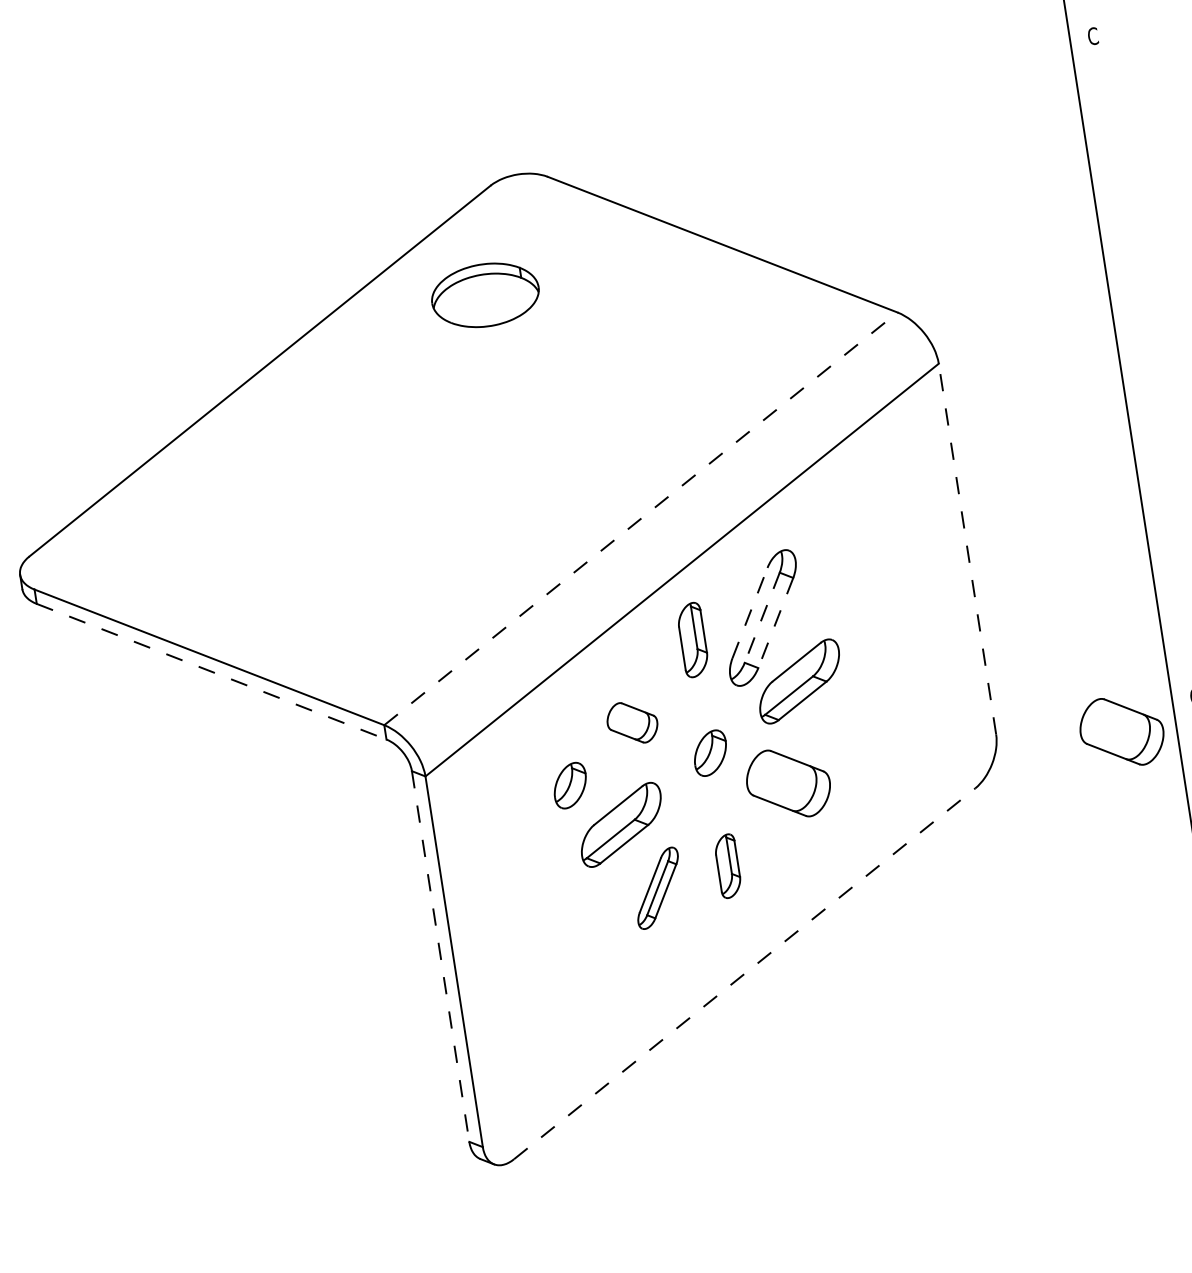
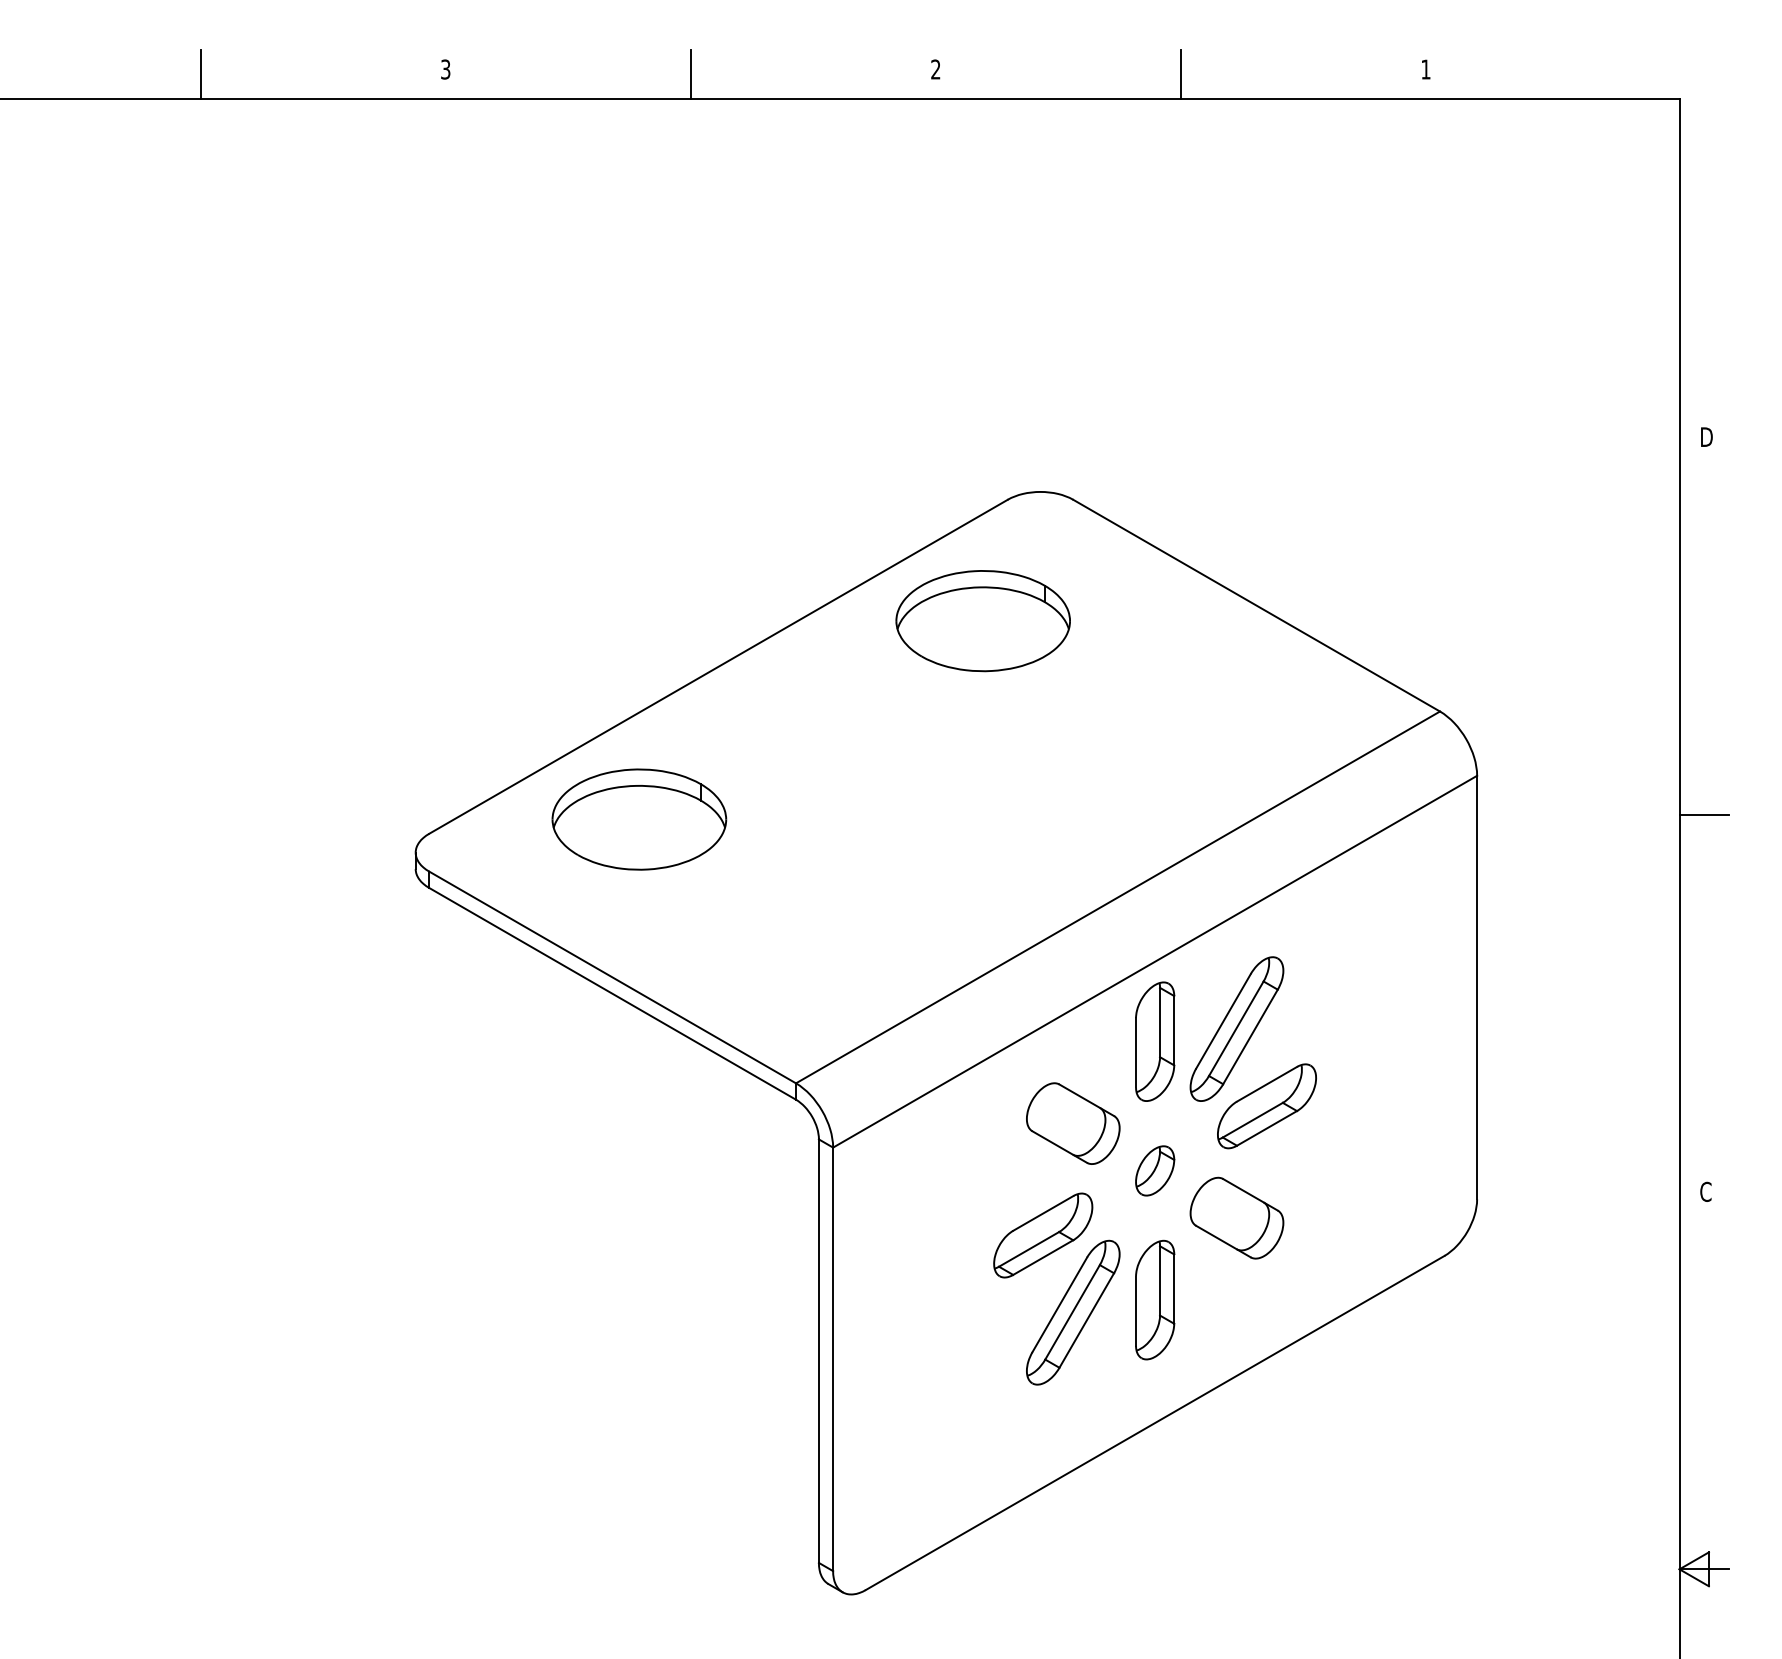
text: (1093, 36) -> (1706, 437), C -> D
part: (484, 295) -> (982, 621), size x1.43
line: (1142, 366) -> (1703, 814), added
part: (211, 515) -> (639, 819), added
line: (641, 518) -> (1118, 897), dashed -> solid
line: (967, 548) -> (1477, 987), dashed -> solid
line: (750, 613) -> (1223, 1021), dashed -> solid
line: (762, 617) -> (1236, 1028), dashed -> solid
line: (775, 622) -> (1250, 1036), dashed -> solid
part: (693, 639) -> (1155, 1041), size x1.43
line: (211, 671) -> (612, 993), dashed -> solid
part: (632, 722) -> (1073, 1123), size x1.67
part: (1121, 731) -> (1617, 1217), removed
part: (570, 785) -> (993, 1182), removed
part: (728, 865) -> (1155, 1299), size x1.67
part: (658, 888) -> (1073, 1312), size x1.67
line: (440, 956) -> (818, 1351), dashed -> solid
line: (744, 973) -> (1155, 1422), dashed -> solid

